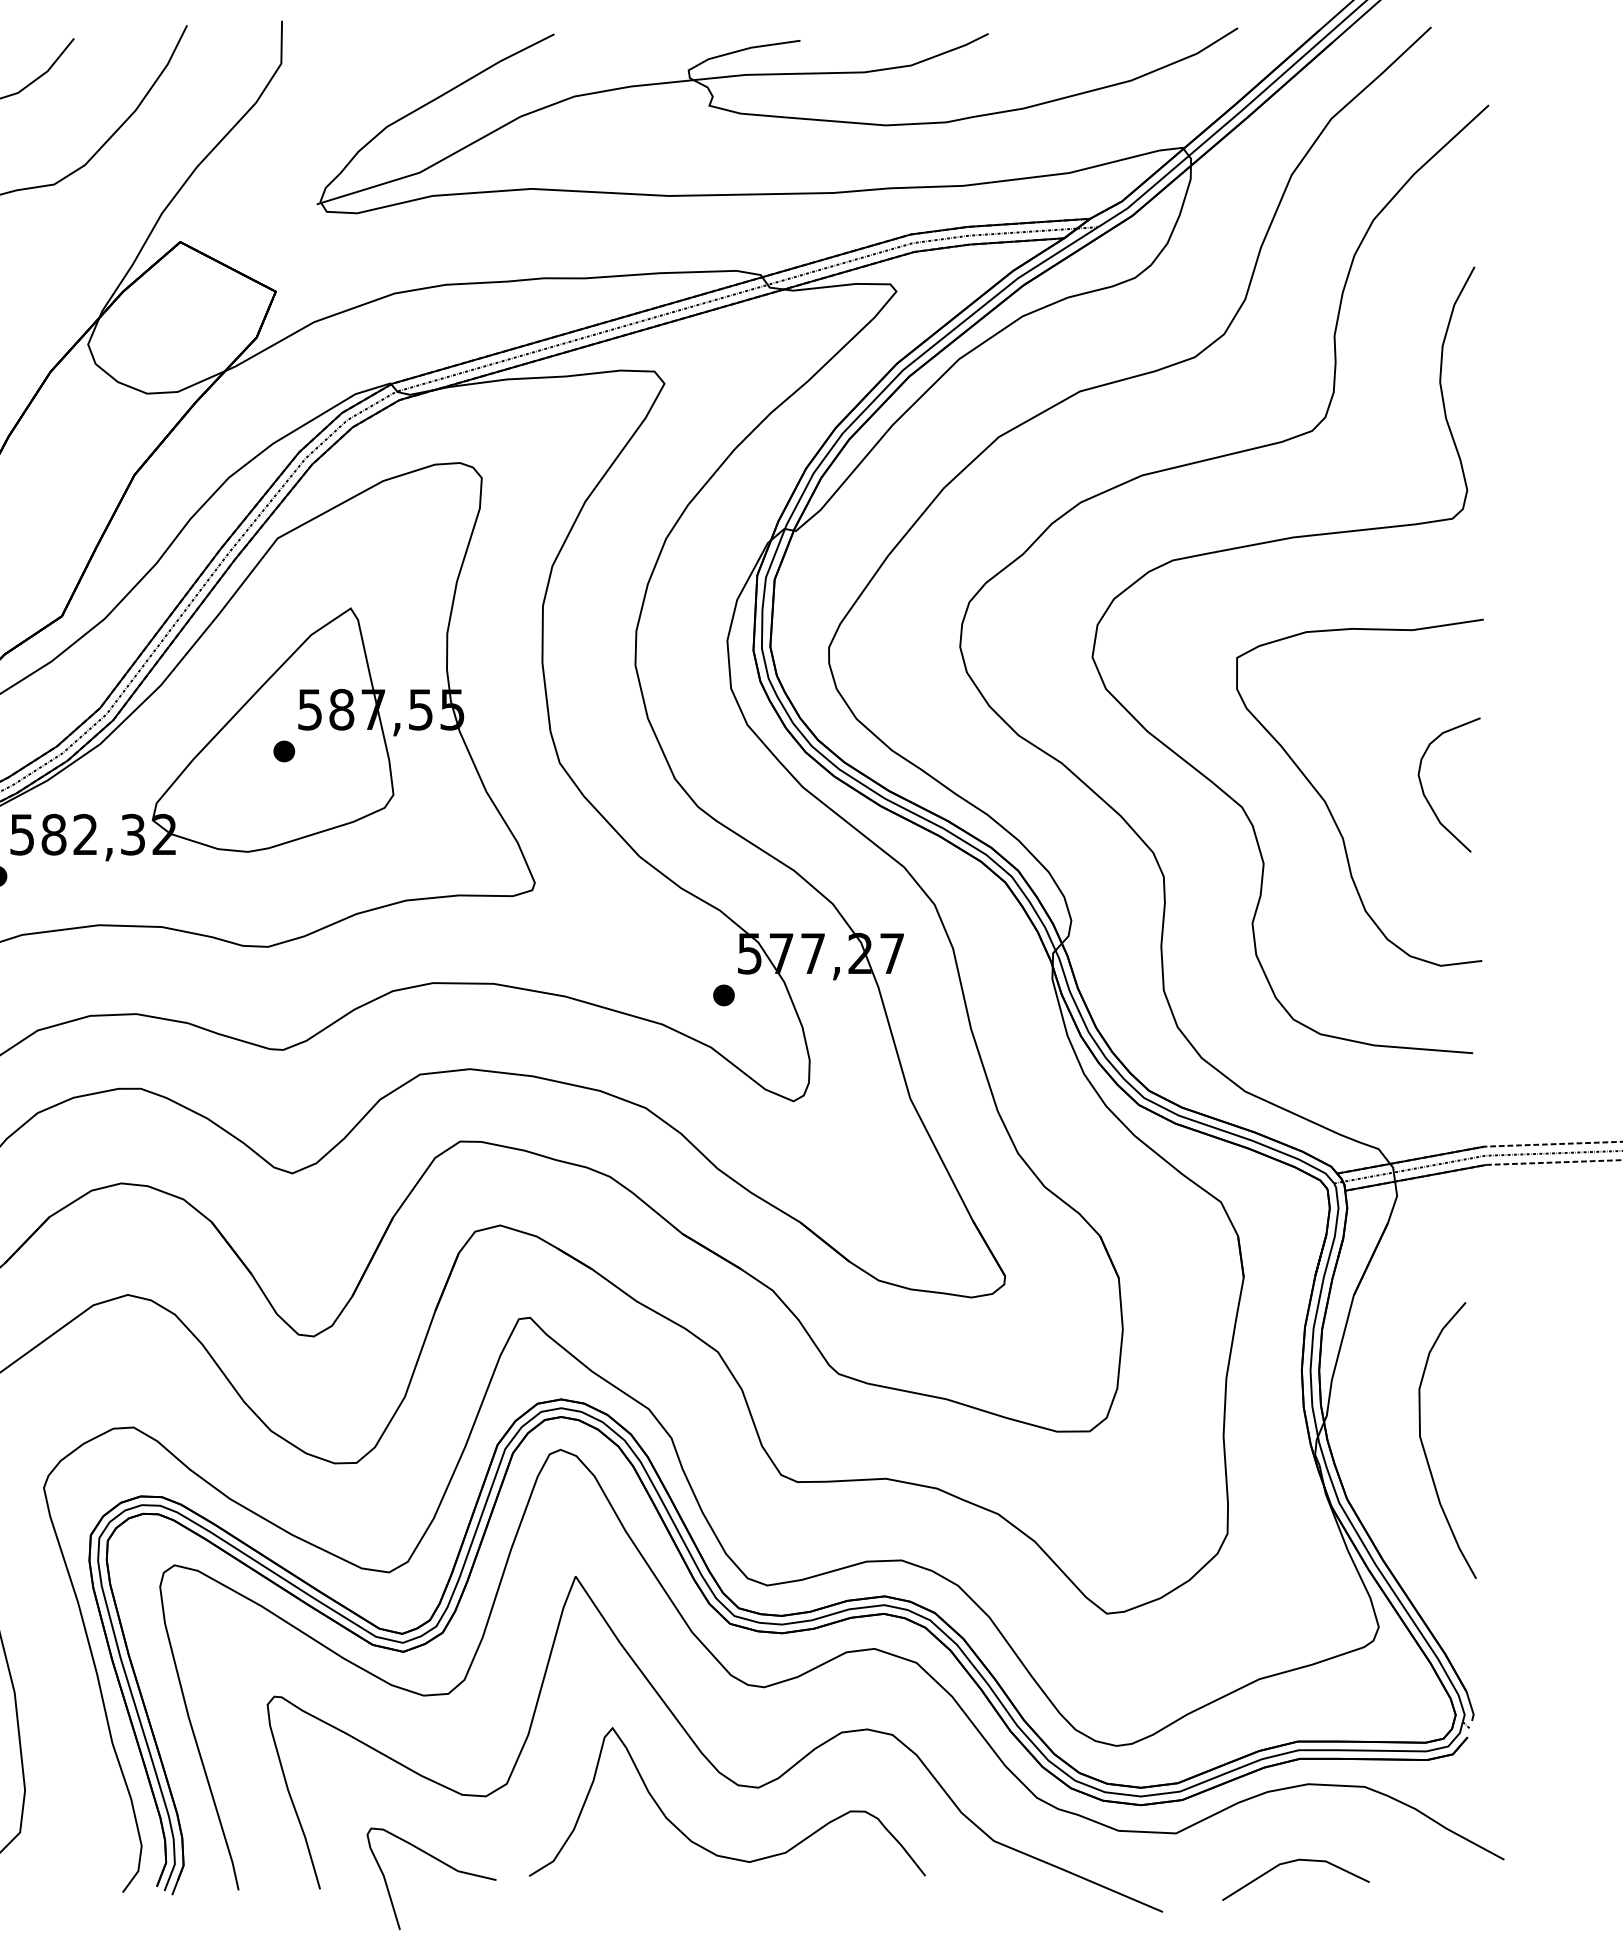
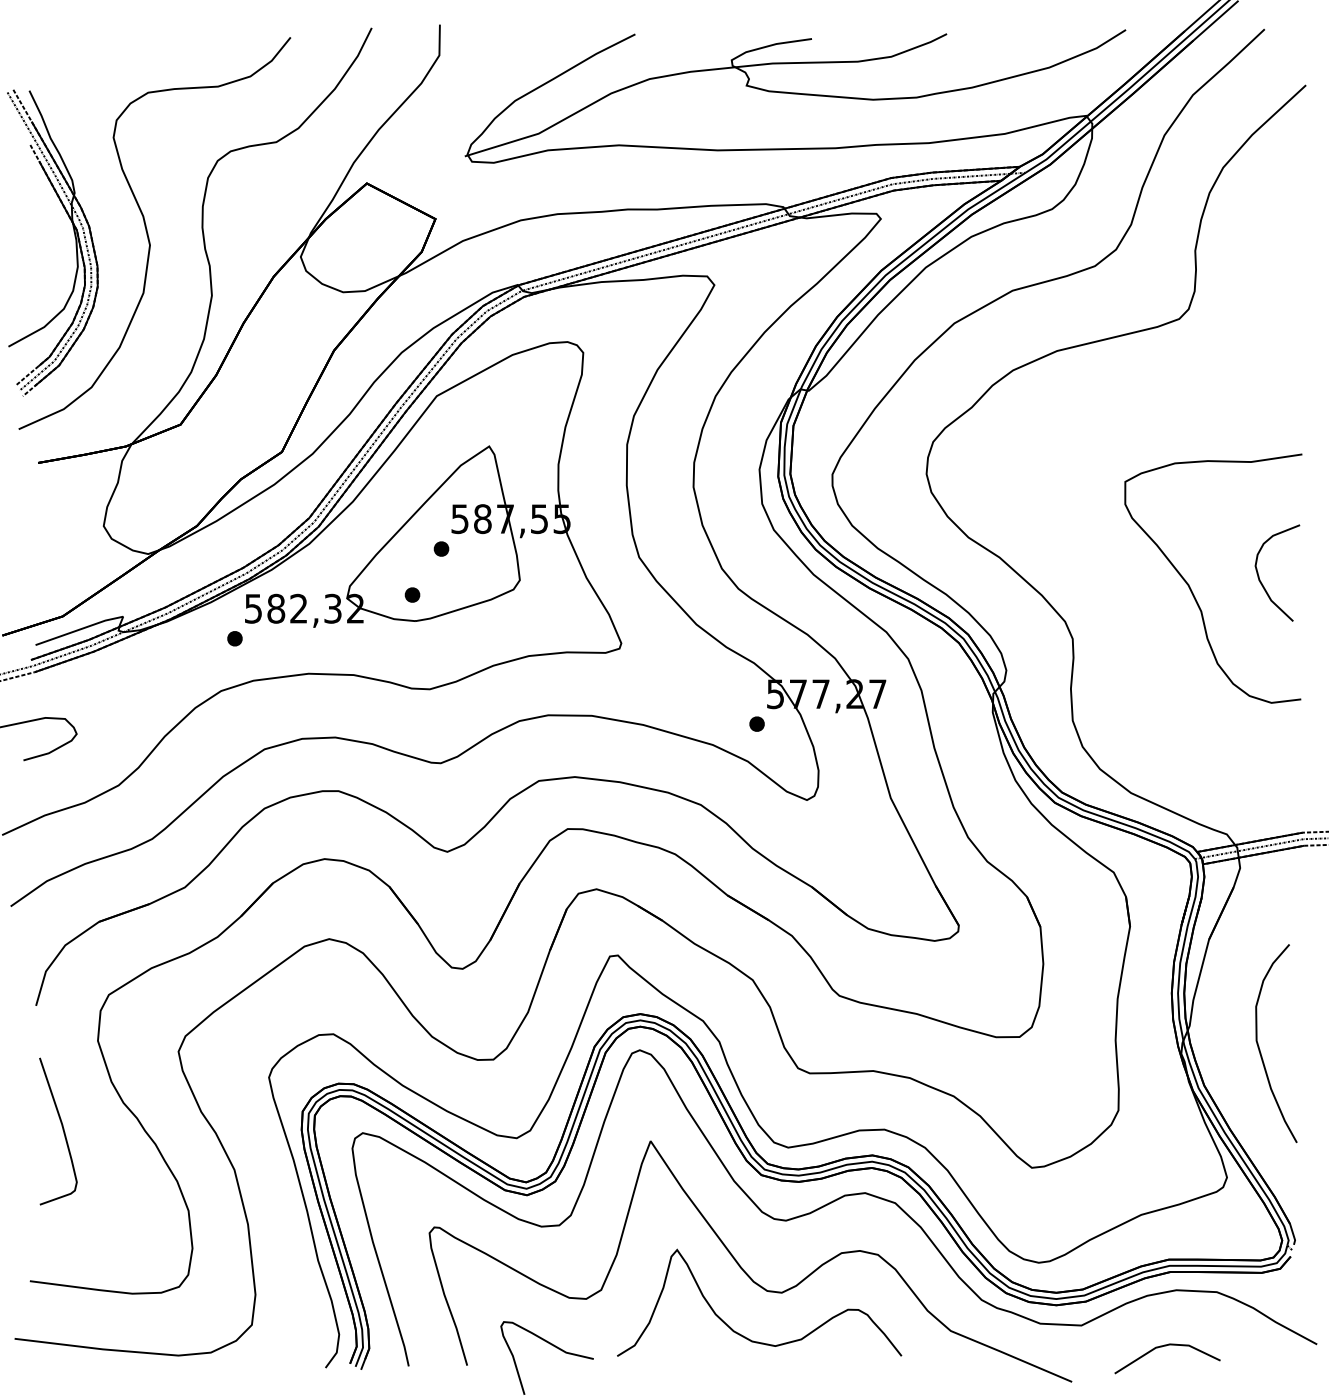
part: (1258, 545) -> (1140, 401), removed
part: (243, 814) -> (412, 594), added

